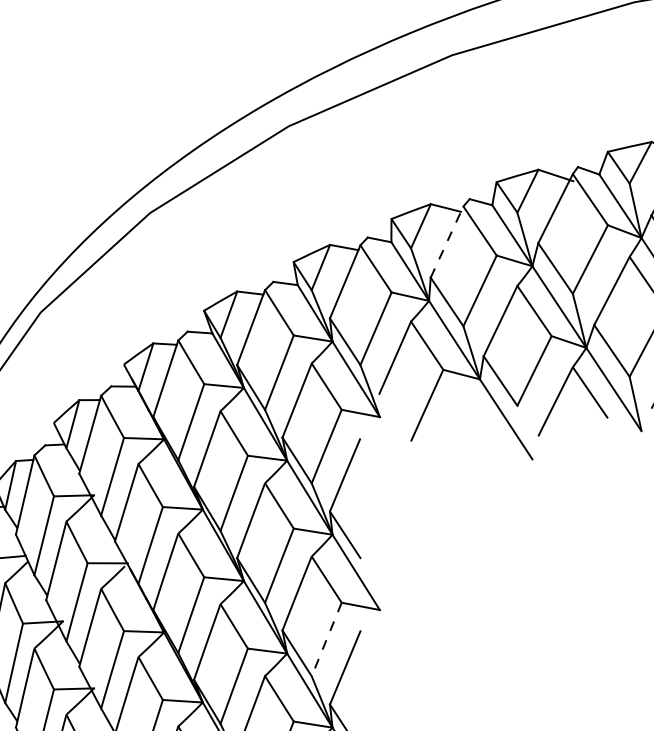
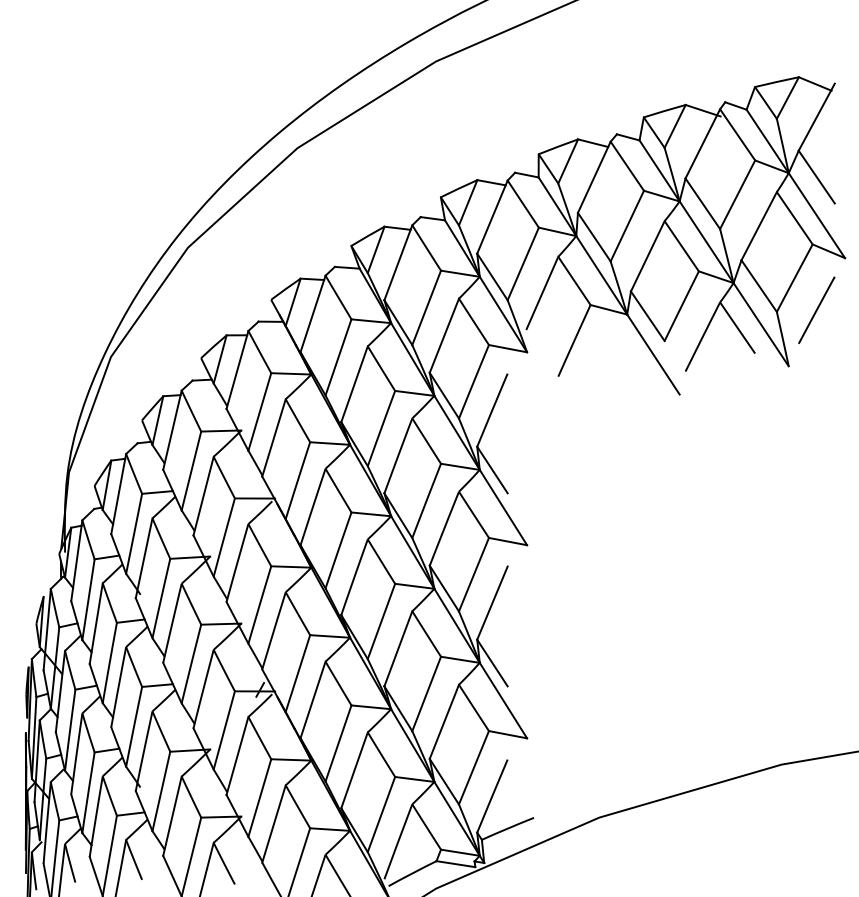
line: (447, 241) -> (594, 176), dashed -> solid
line: (326, 639) -> (473, 574), dashed -> solid

